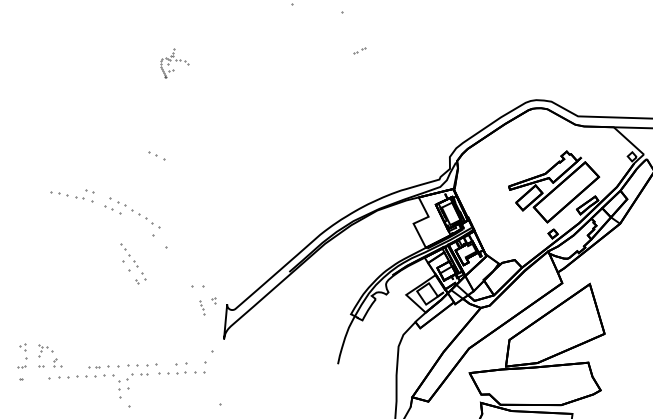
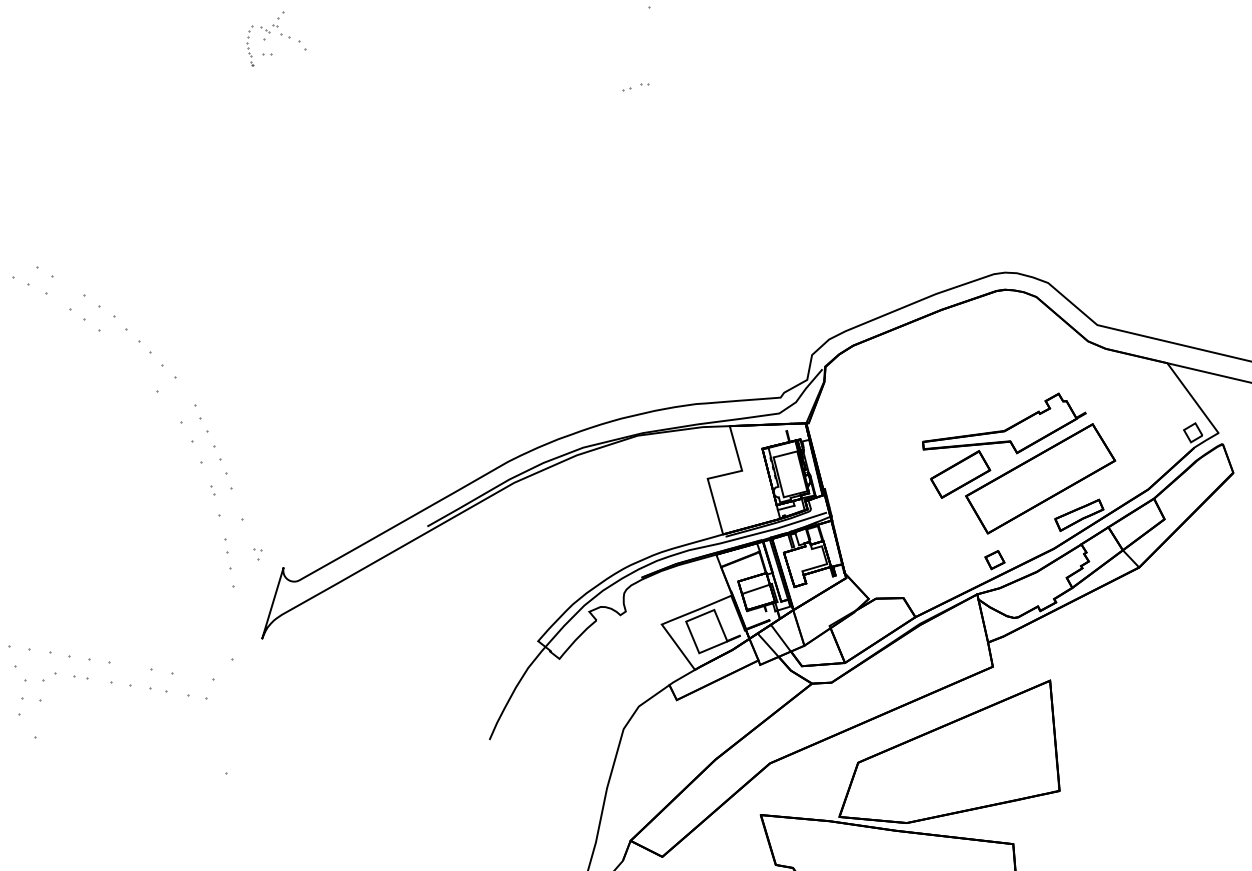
part: (359, 50) -> (635, 86), moved
part: (156, 155) -> (199, 226), removed
part: (133, 263) -> (212, 450), moved
part: (202, 307) -> (230, 563), size x1.67

